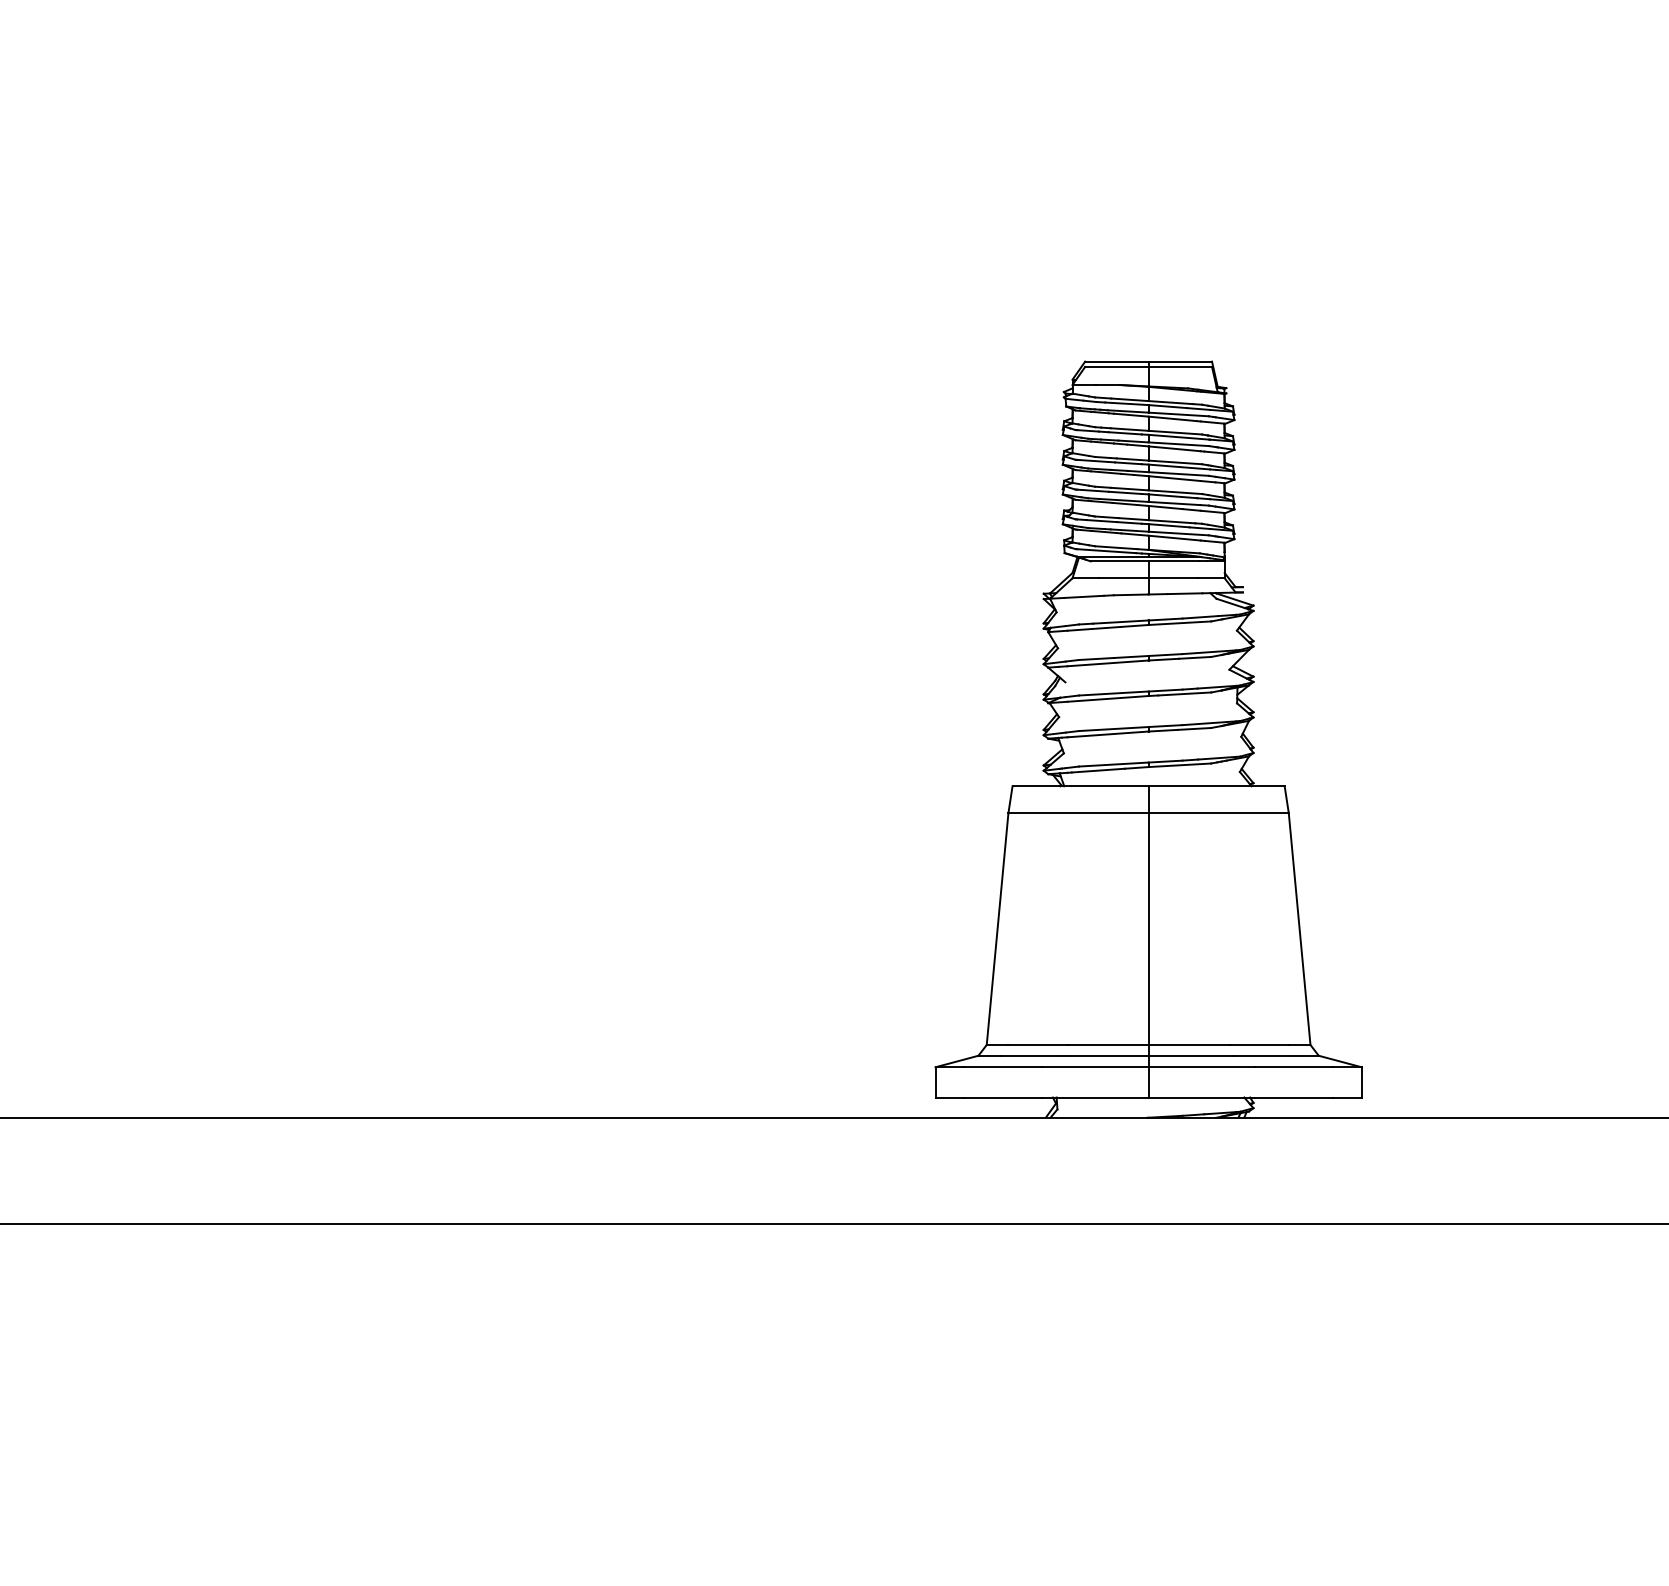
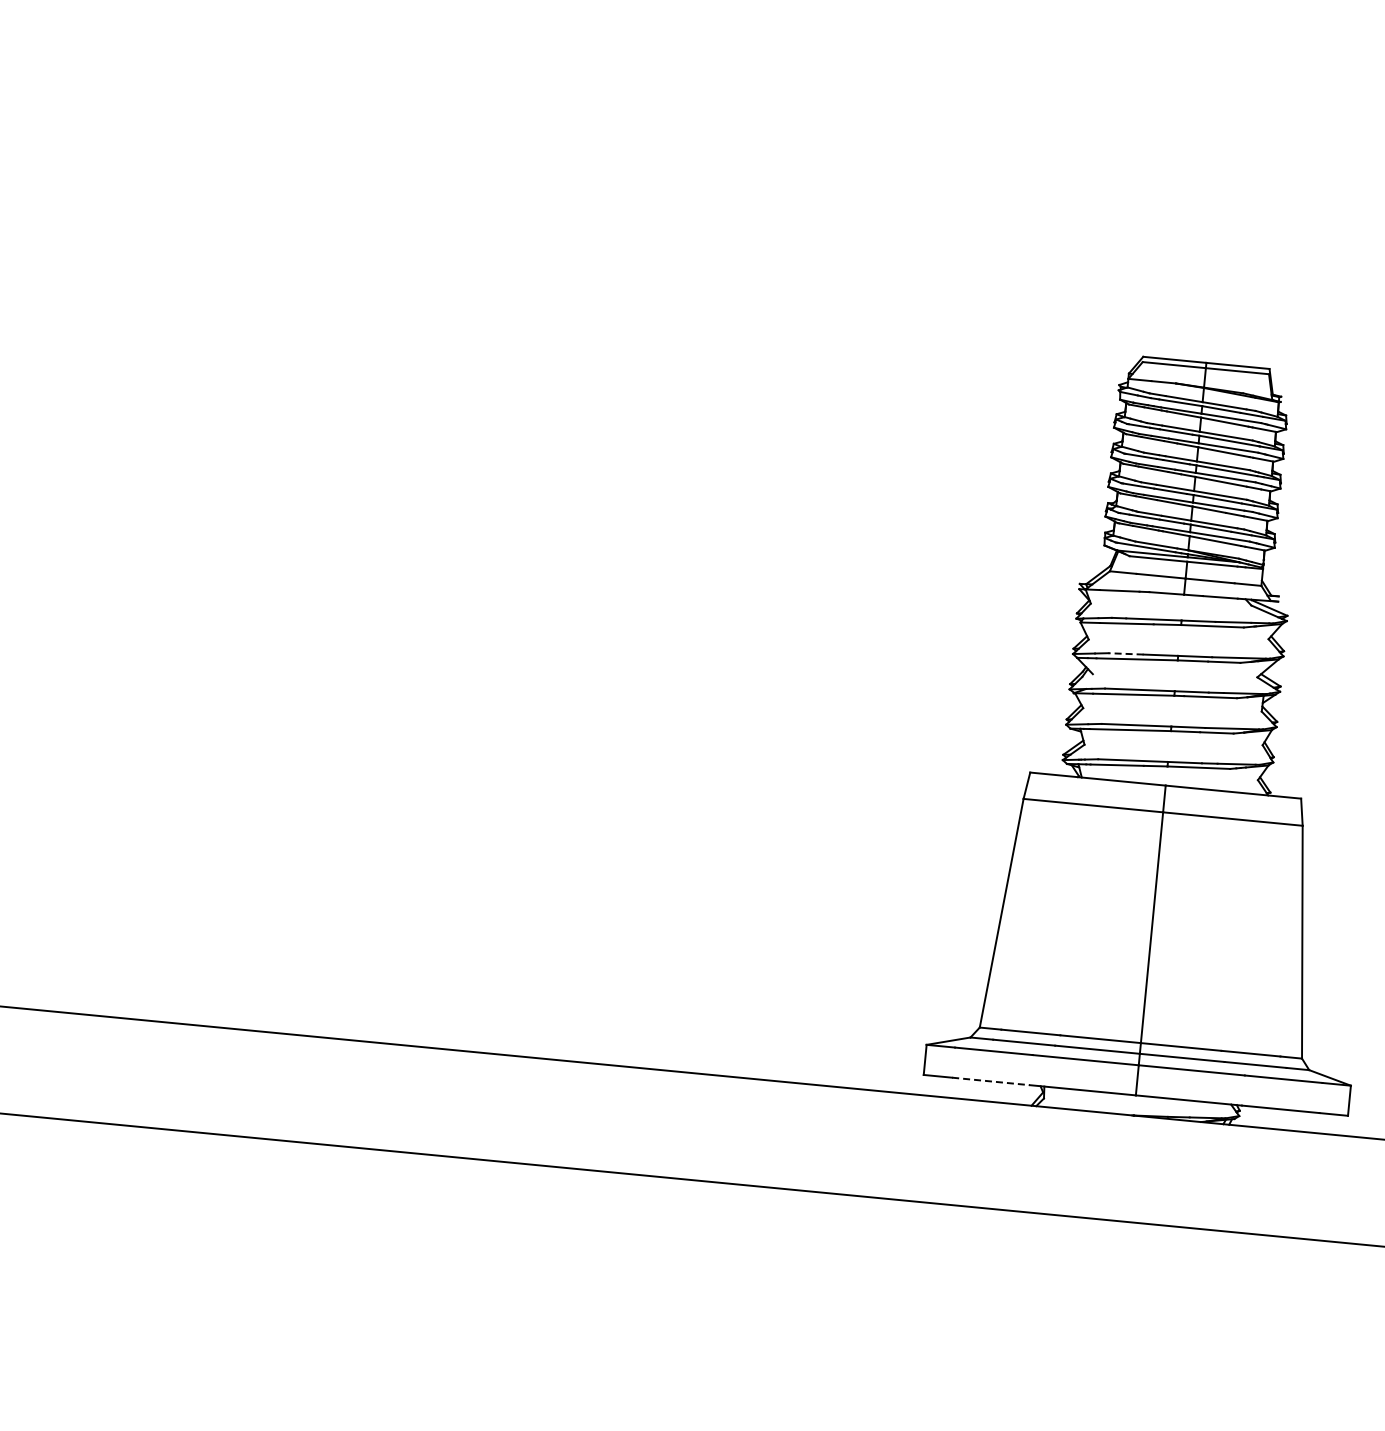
line: (1096, 659) -> (1125, 654), solid -> dashed
line: (1003, 1097) -> (991, 1081), solid -> dashed

